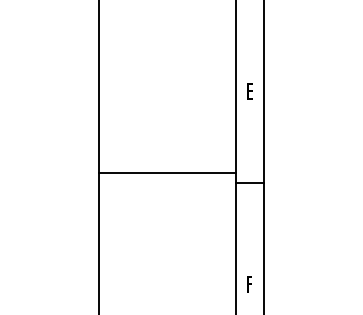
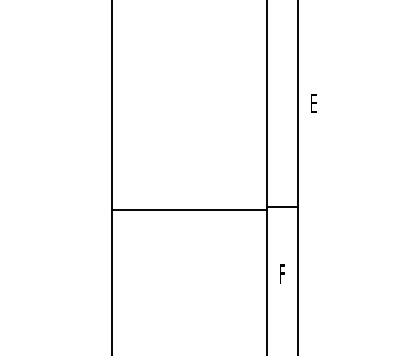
text: (249, 91) -> (313, 103), moved
line: (167, 172) -> (189, 209), moved
text: (249, 284) -> (281, 274), moved

